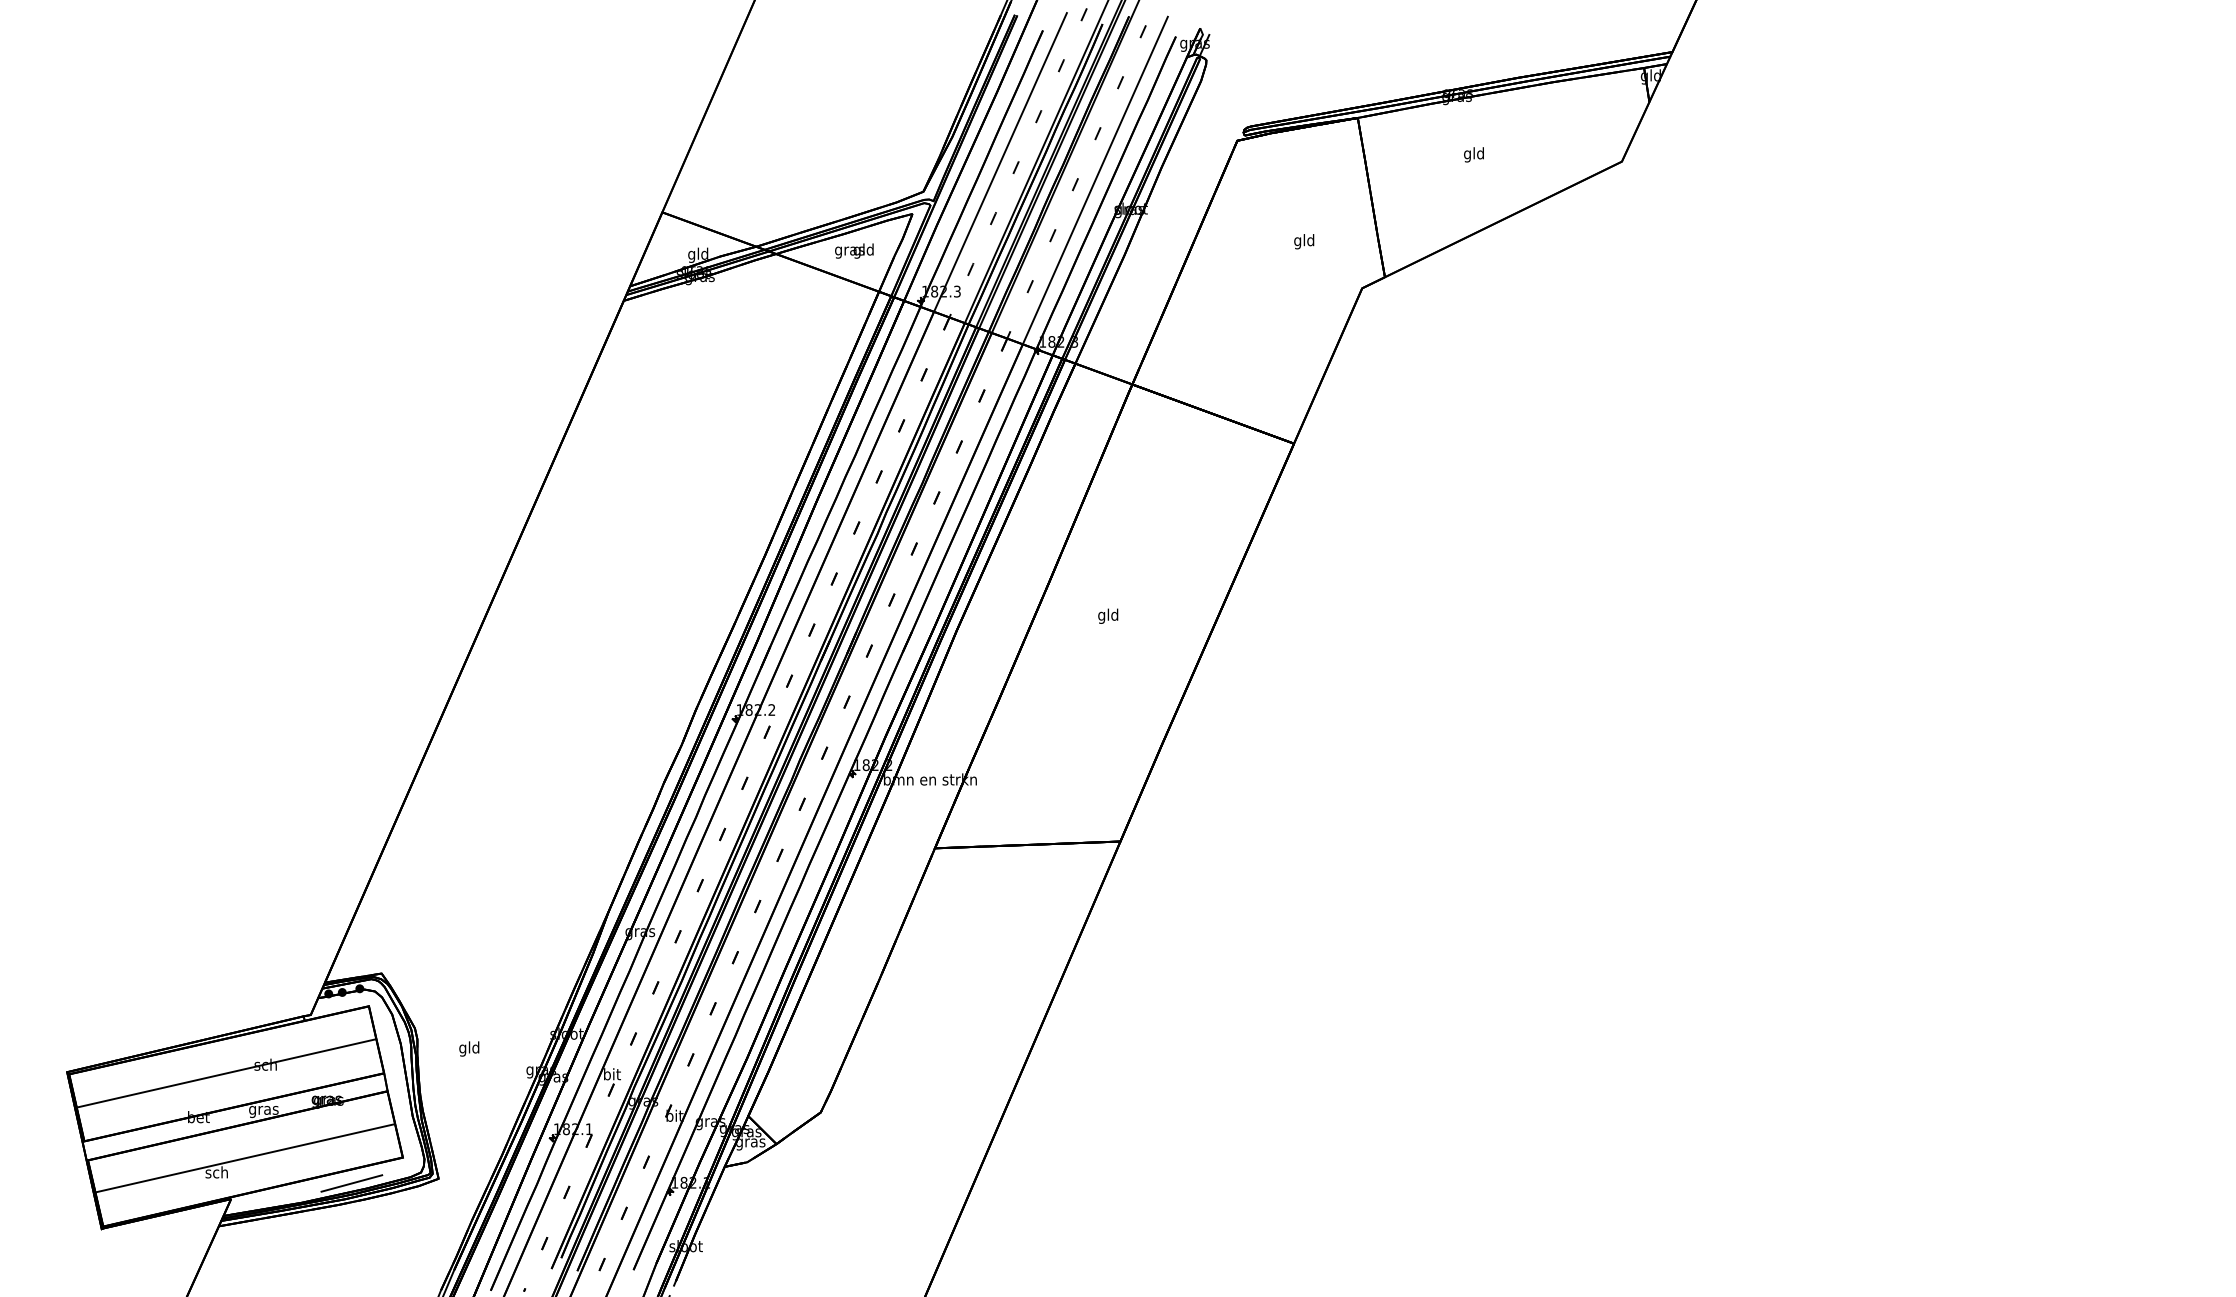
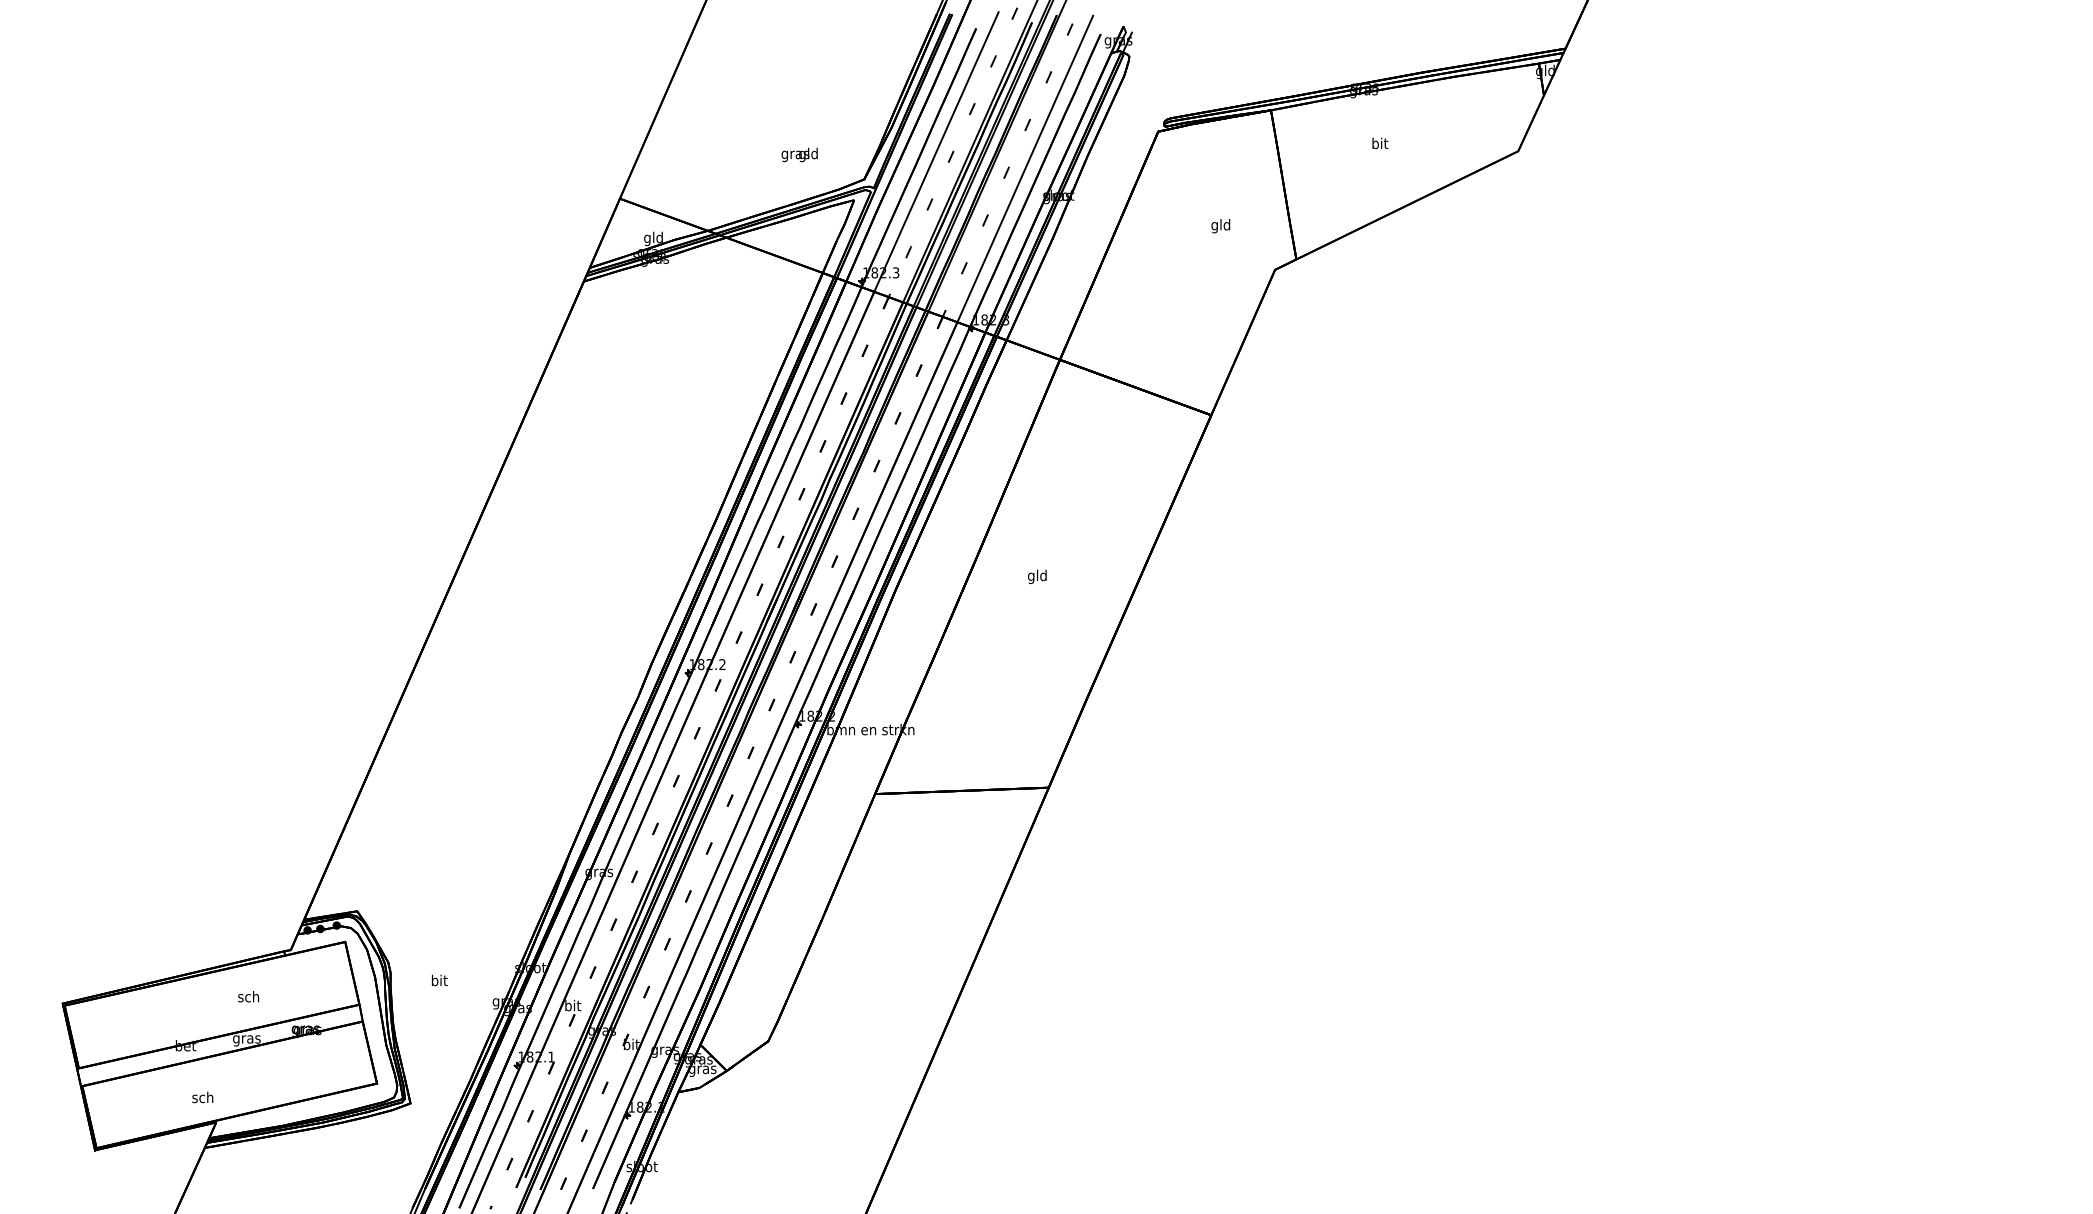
text: (1473, 154) -> (1379, 144), gld -> bit
text: (854, 250) -> (799, 154), moved
text: (468, 1048) -> (438, 981), gld -> bit
line: (226, 1073) -> (211, 1004), removed
line: (244, 1158) -> (228, 1084), removed
line: (351, 1183) -> (328, 1107), removed

